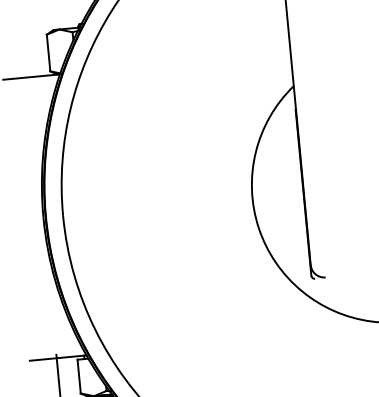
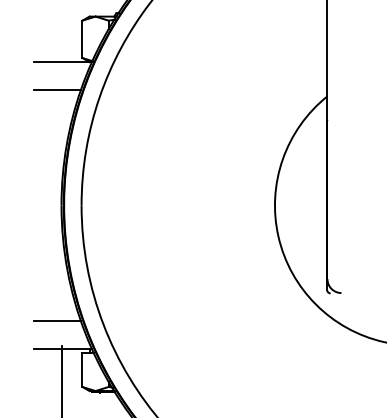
line: (28, 105) -> (57, 90), added
line: (50, 331) -> (57, 321), added

